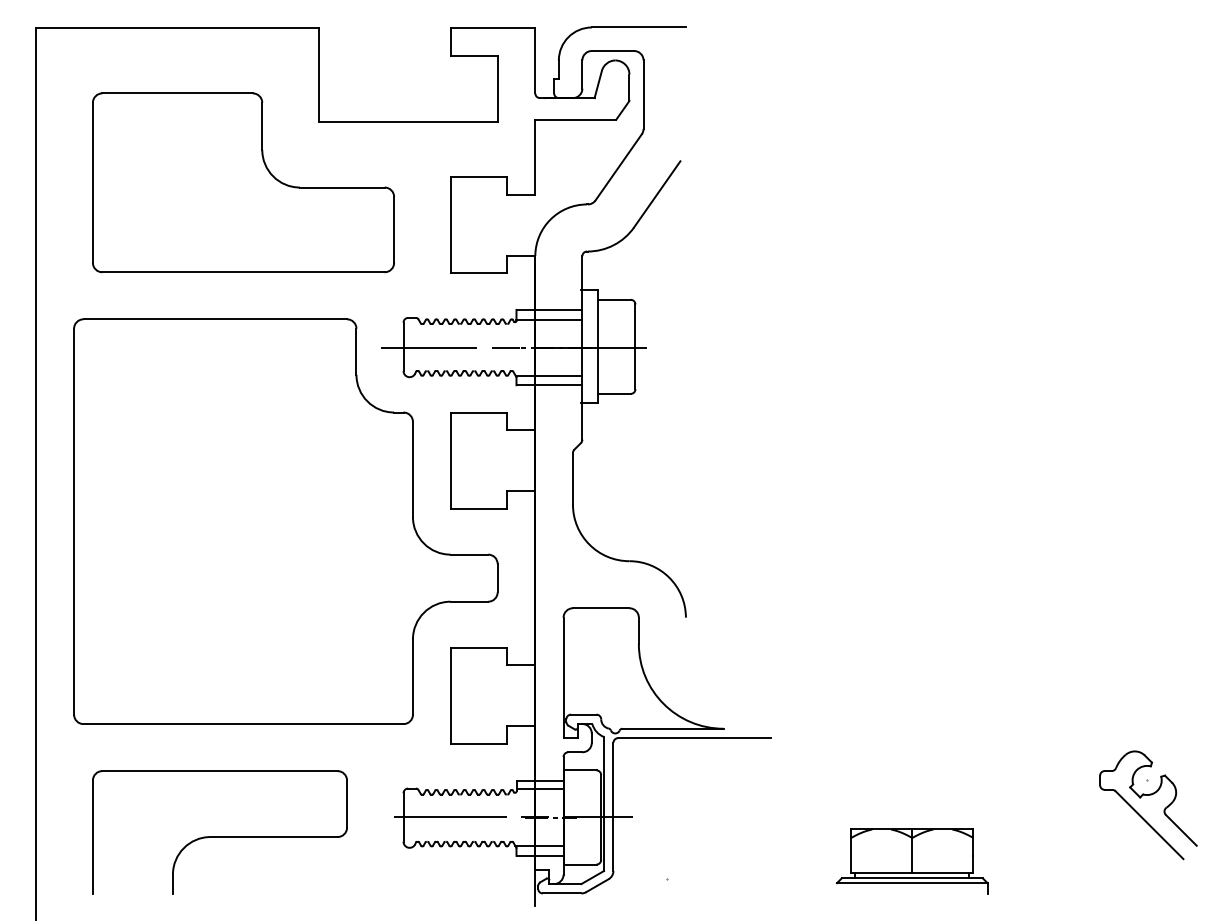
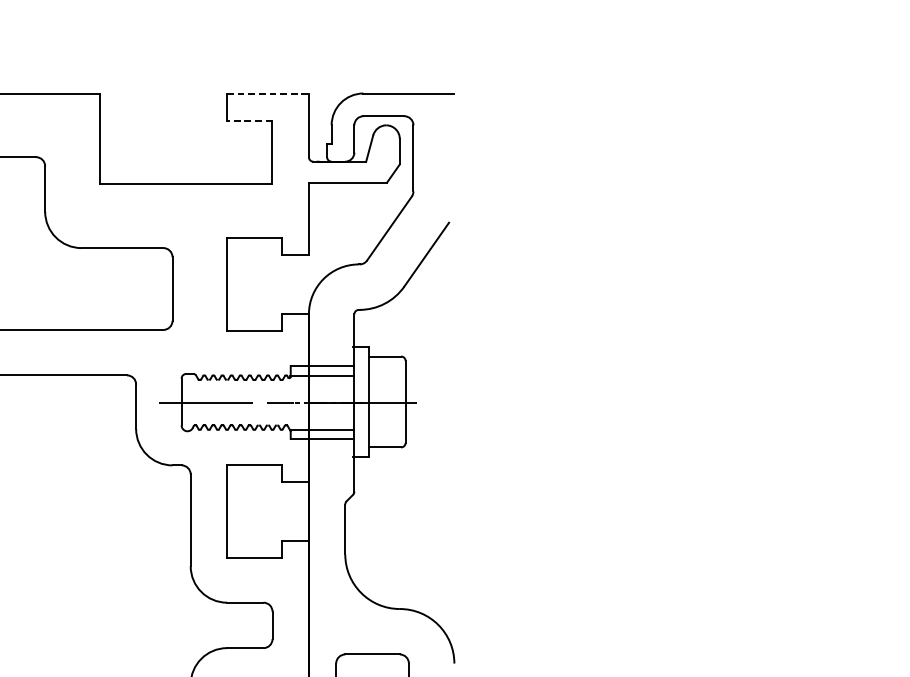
line: (493, 27) -> (268, 93), solid -> dashed
line: (474, 55) -> (250, 120), solid -> dashed

